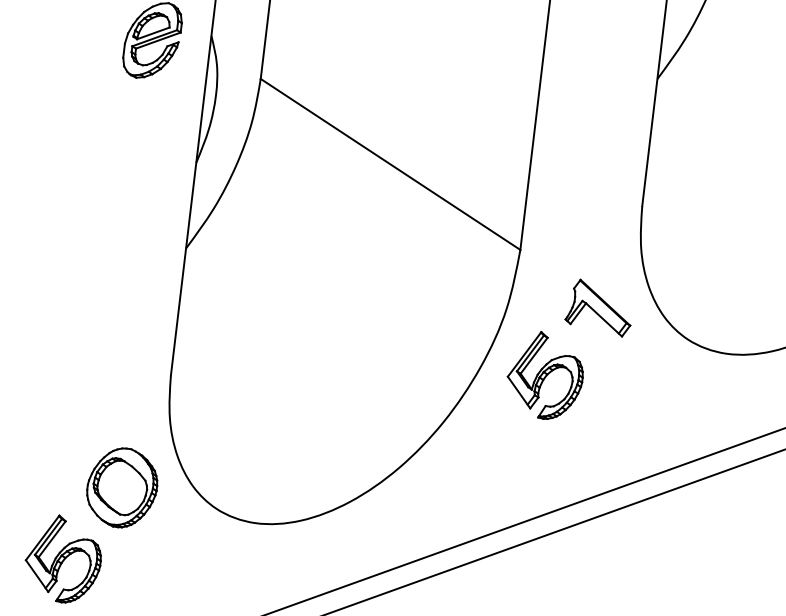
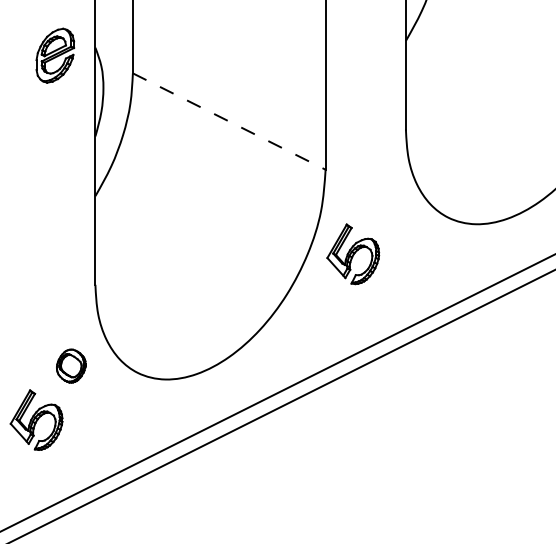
line: (390, 164) -> (229, 121), solid -> dashed
part: (598, 308) -> (384, 203), removed
part: (122, 486) -> (71, 365), size x0.6

